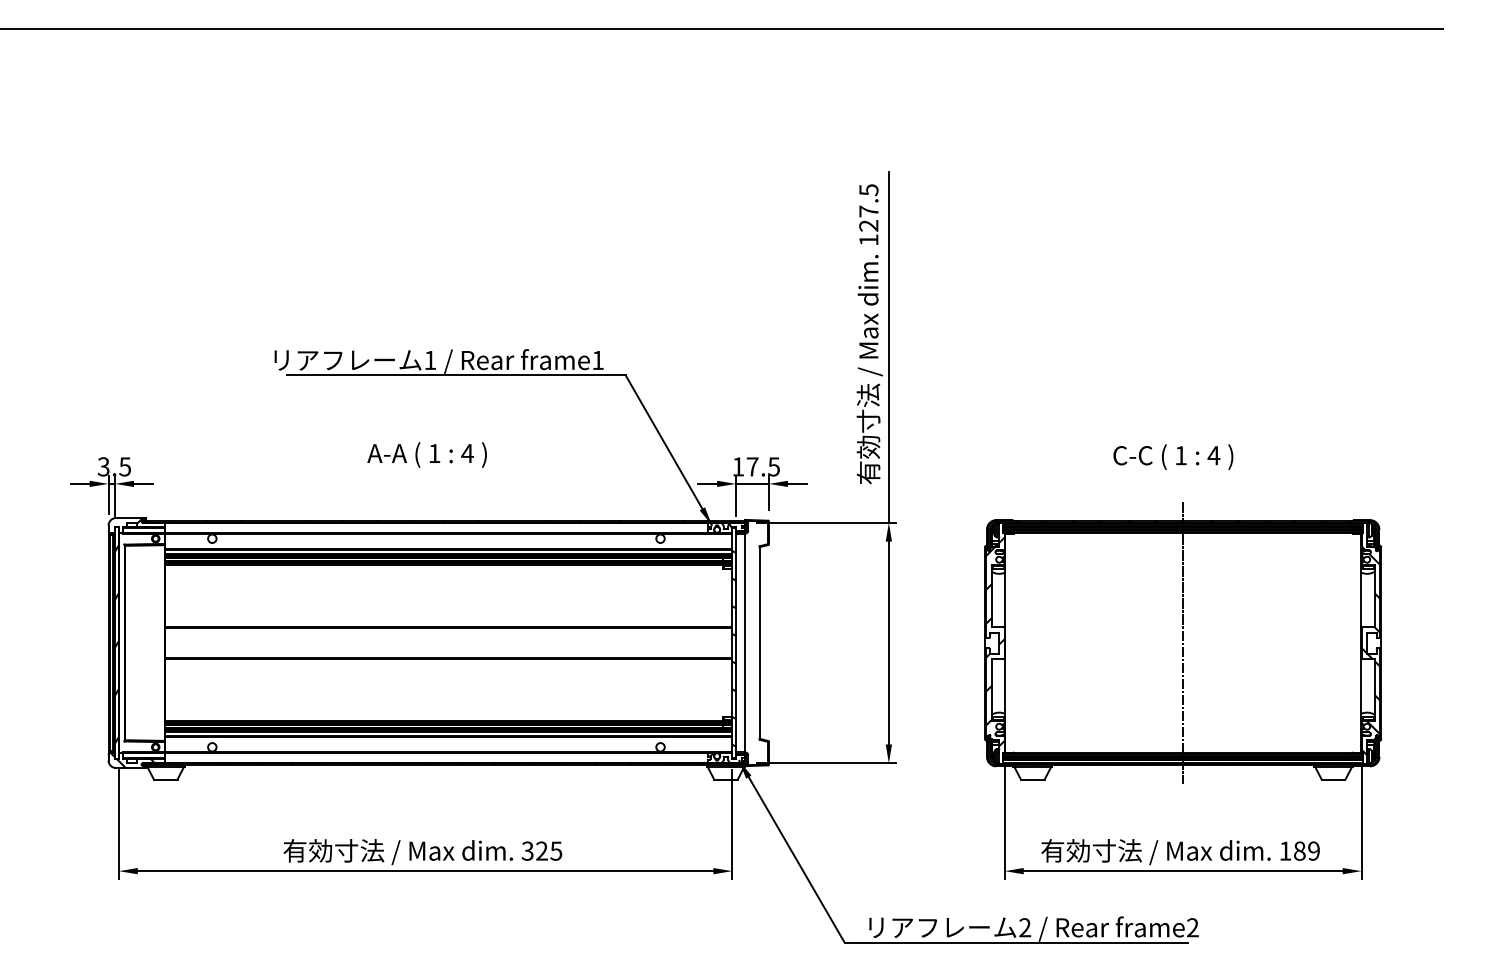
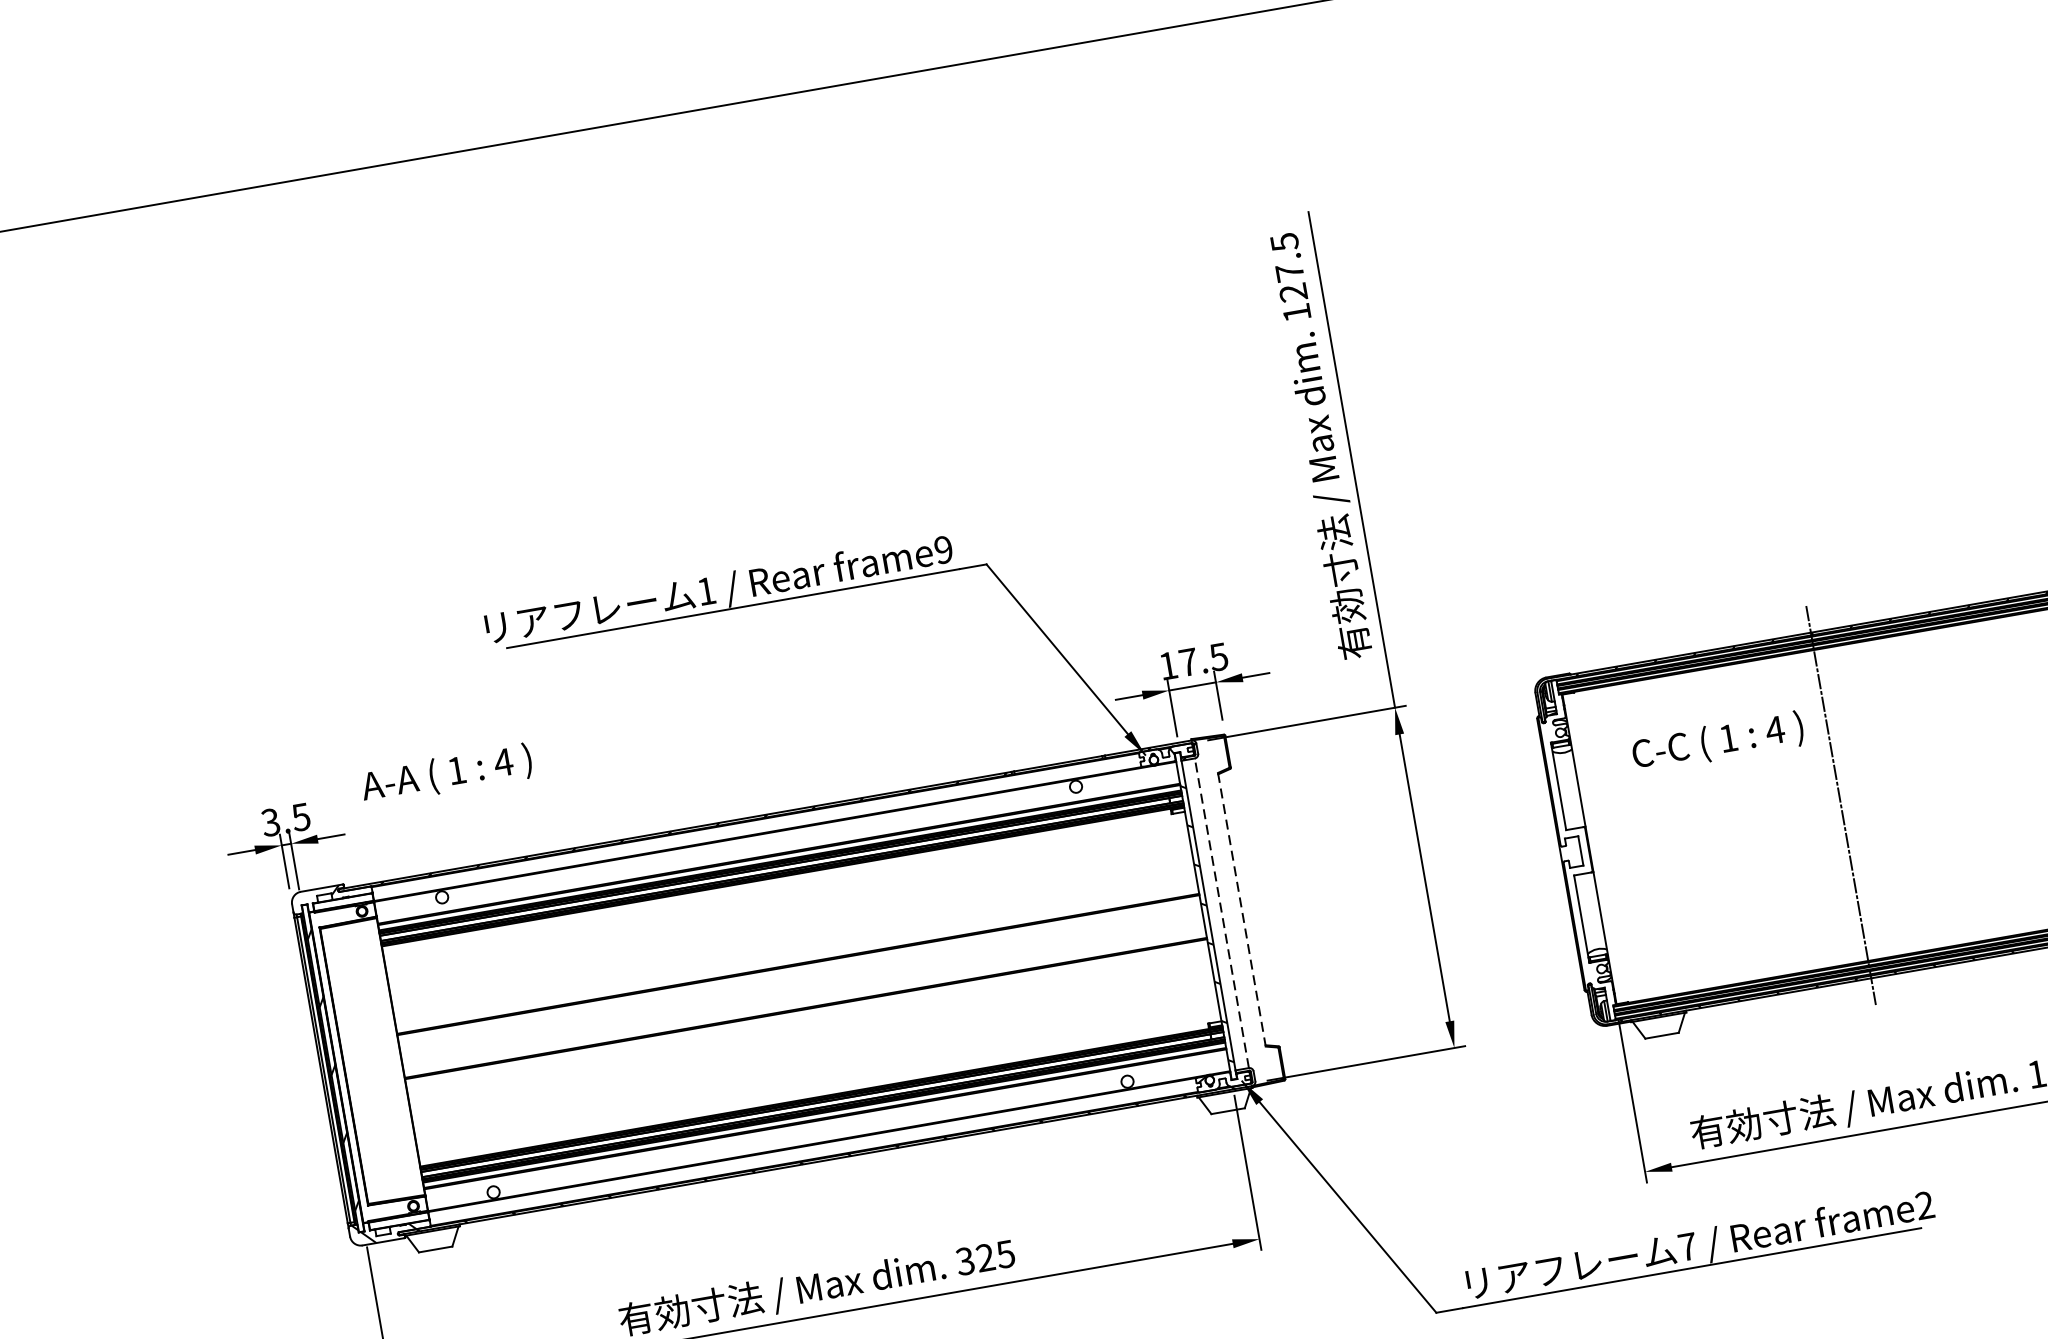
text: (597, 360) -> (942, 550), frame1 -> frame9
text: (426, 454) -> (445, 773), moved
text: (1173, 456) -> (1718, 741), moved
hatch: (995, 641) -> (1575, 849), removed
line: (745, 642) -> (1221, 912), solid -> dashed
line: (759, 643) -> (1241, 910), solid -> dashed
text: (1025, 927) -> (1688, 1246), 2 -> 7

